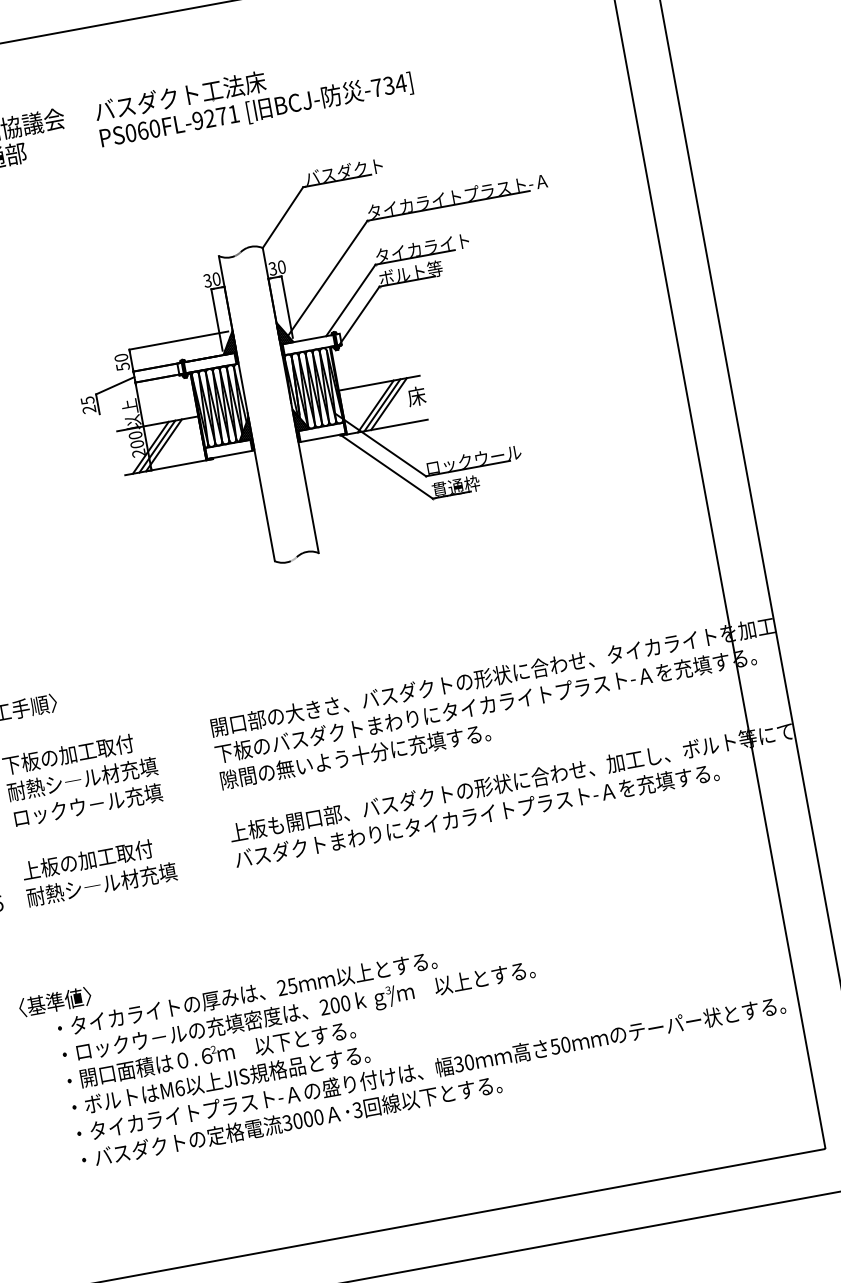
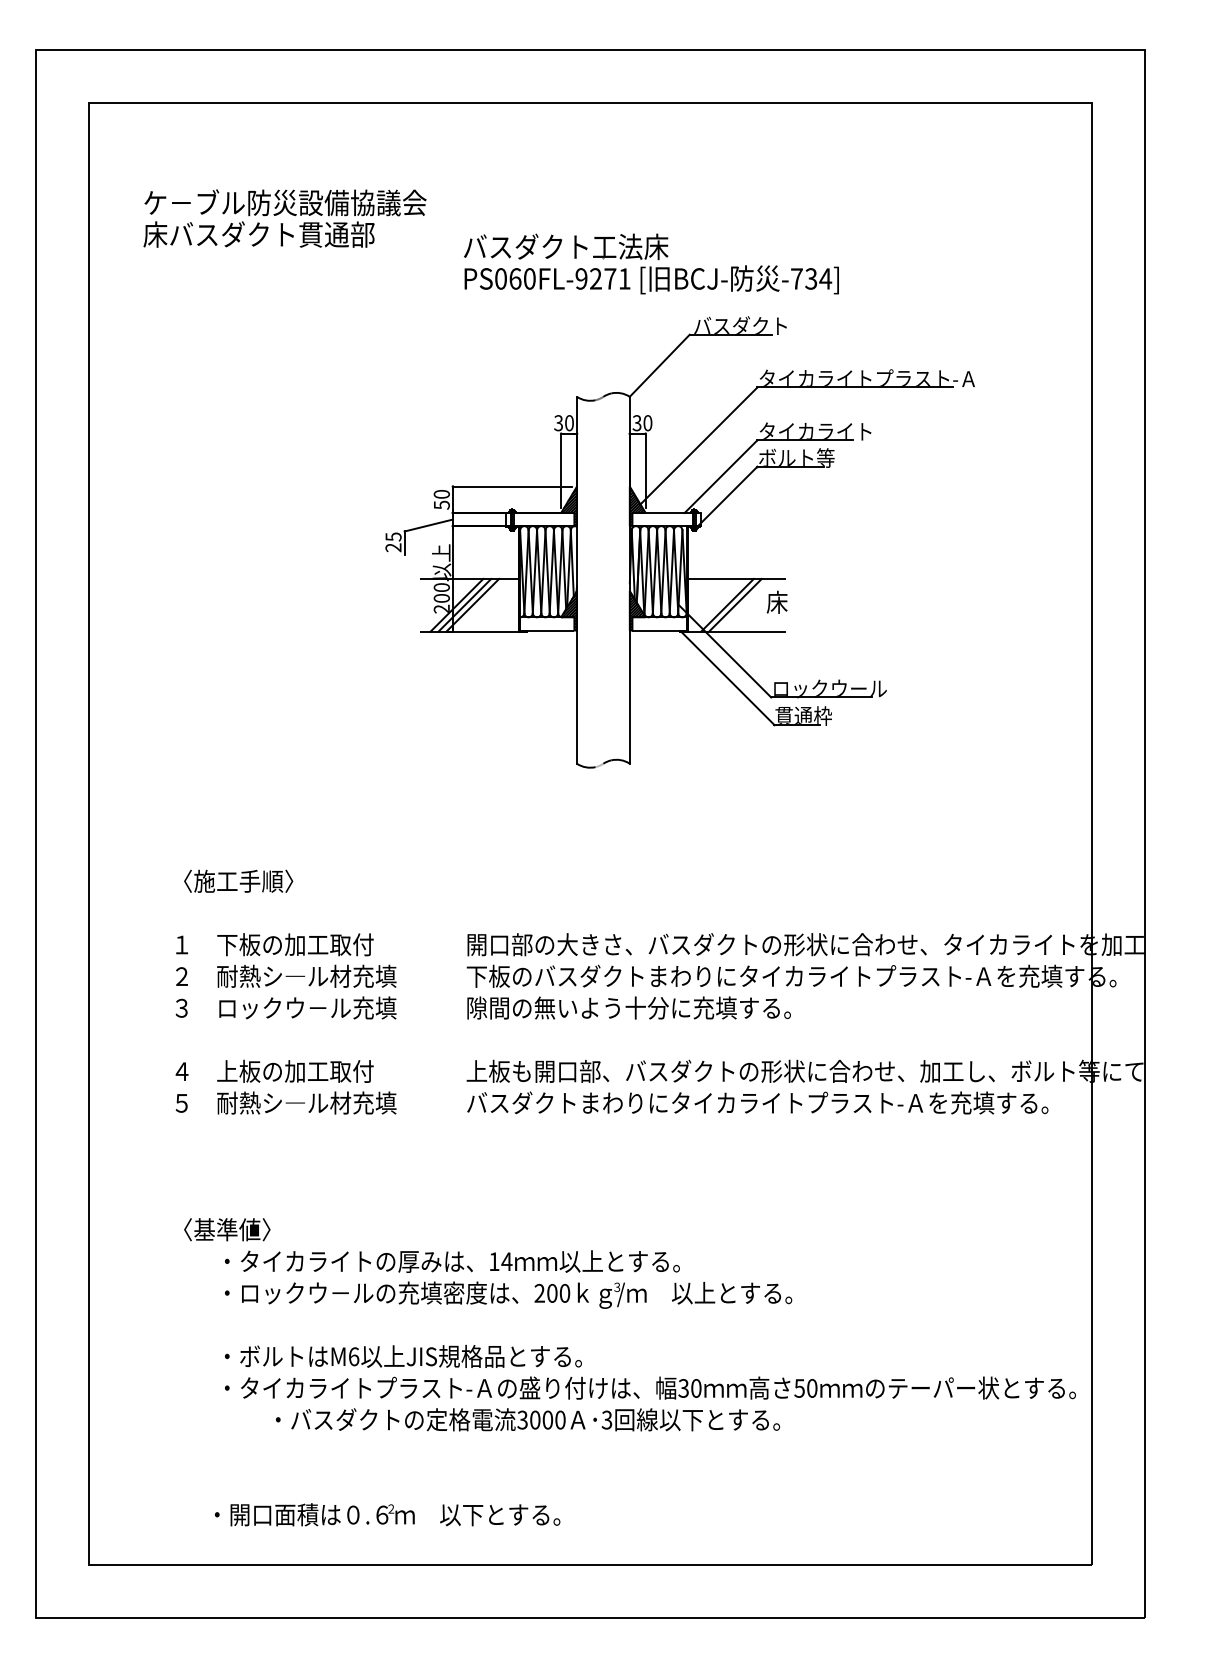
part: (253, 97) -> (651, 263), moved
line: (388, 403) -> (742, 604), removed
text: (287, 986) -> (500, 1261), 25 -> 14
text: (211, 1054) -> (387, 1514), moved
text: (292, 1121) -> (528, 1419), moved

